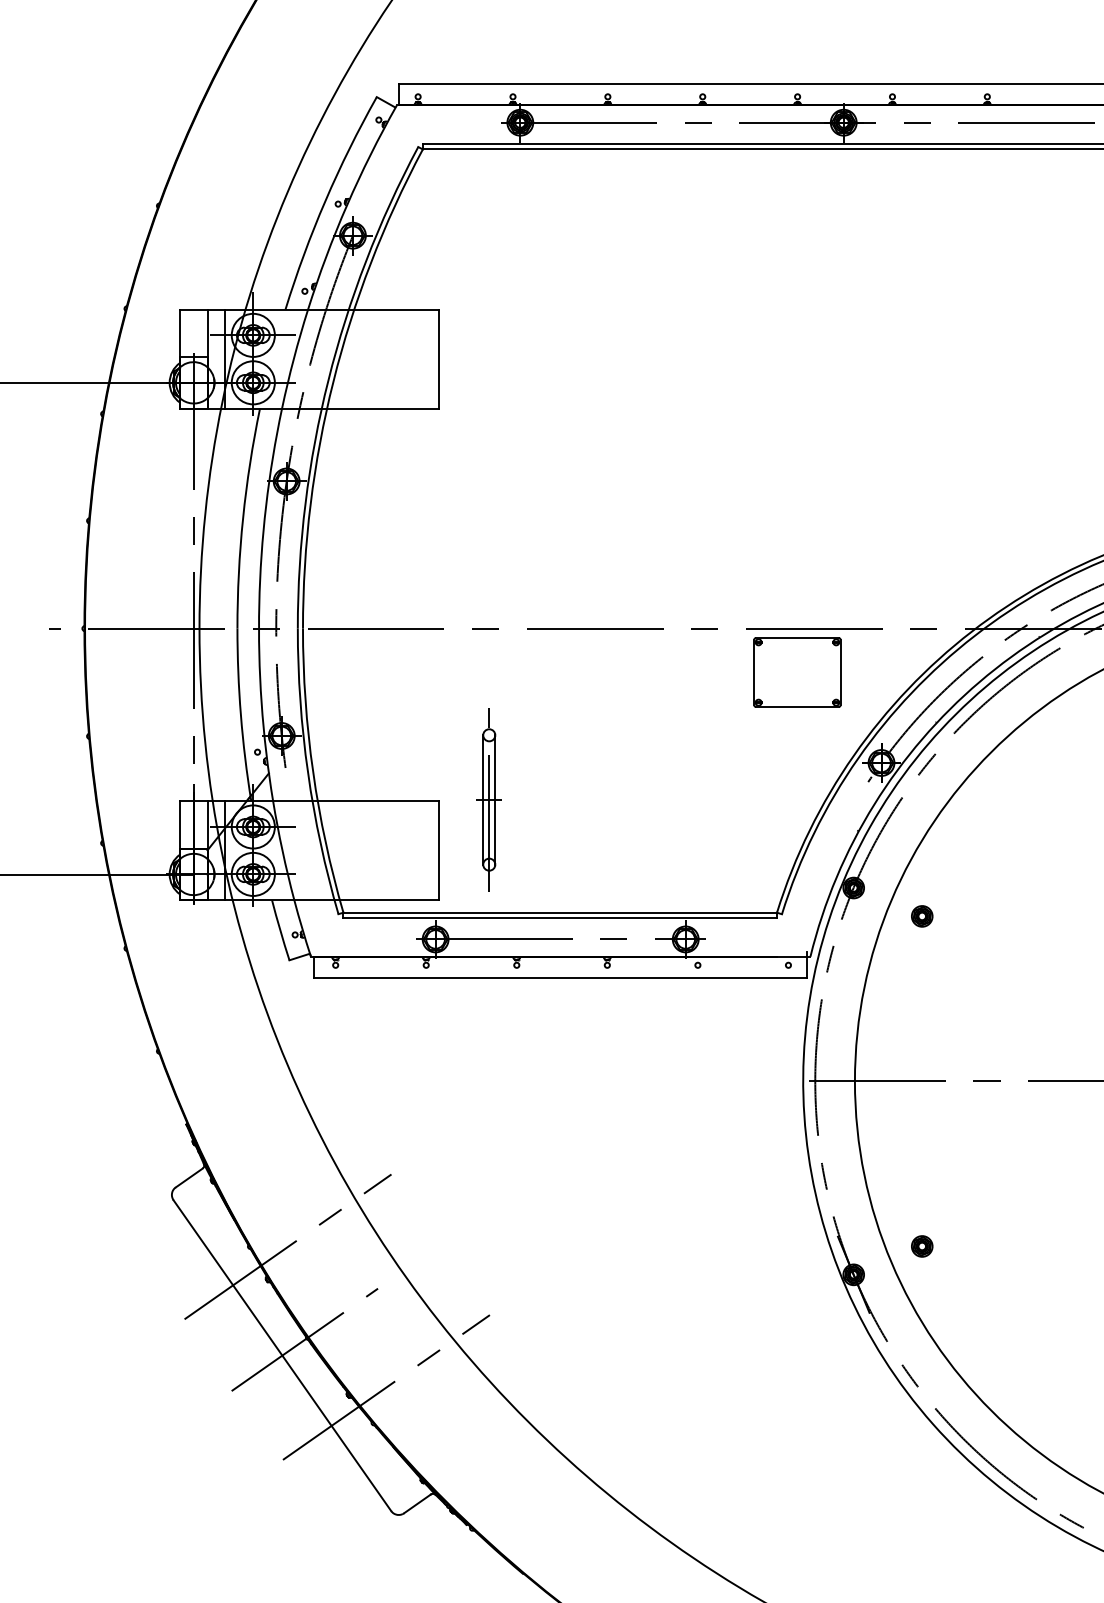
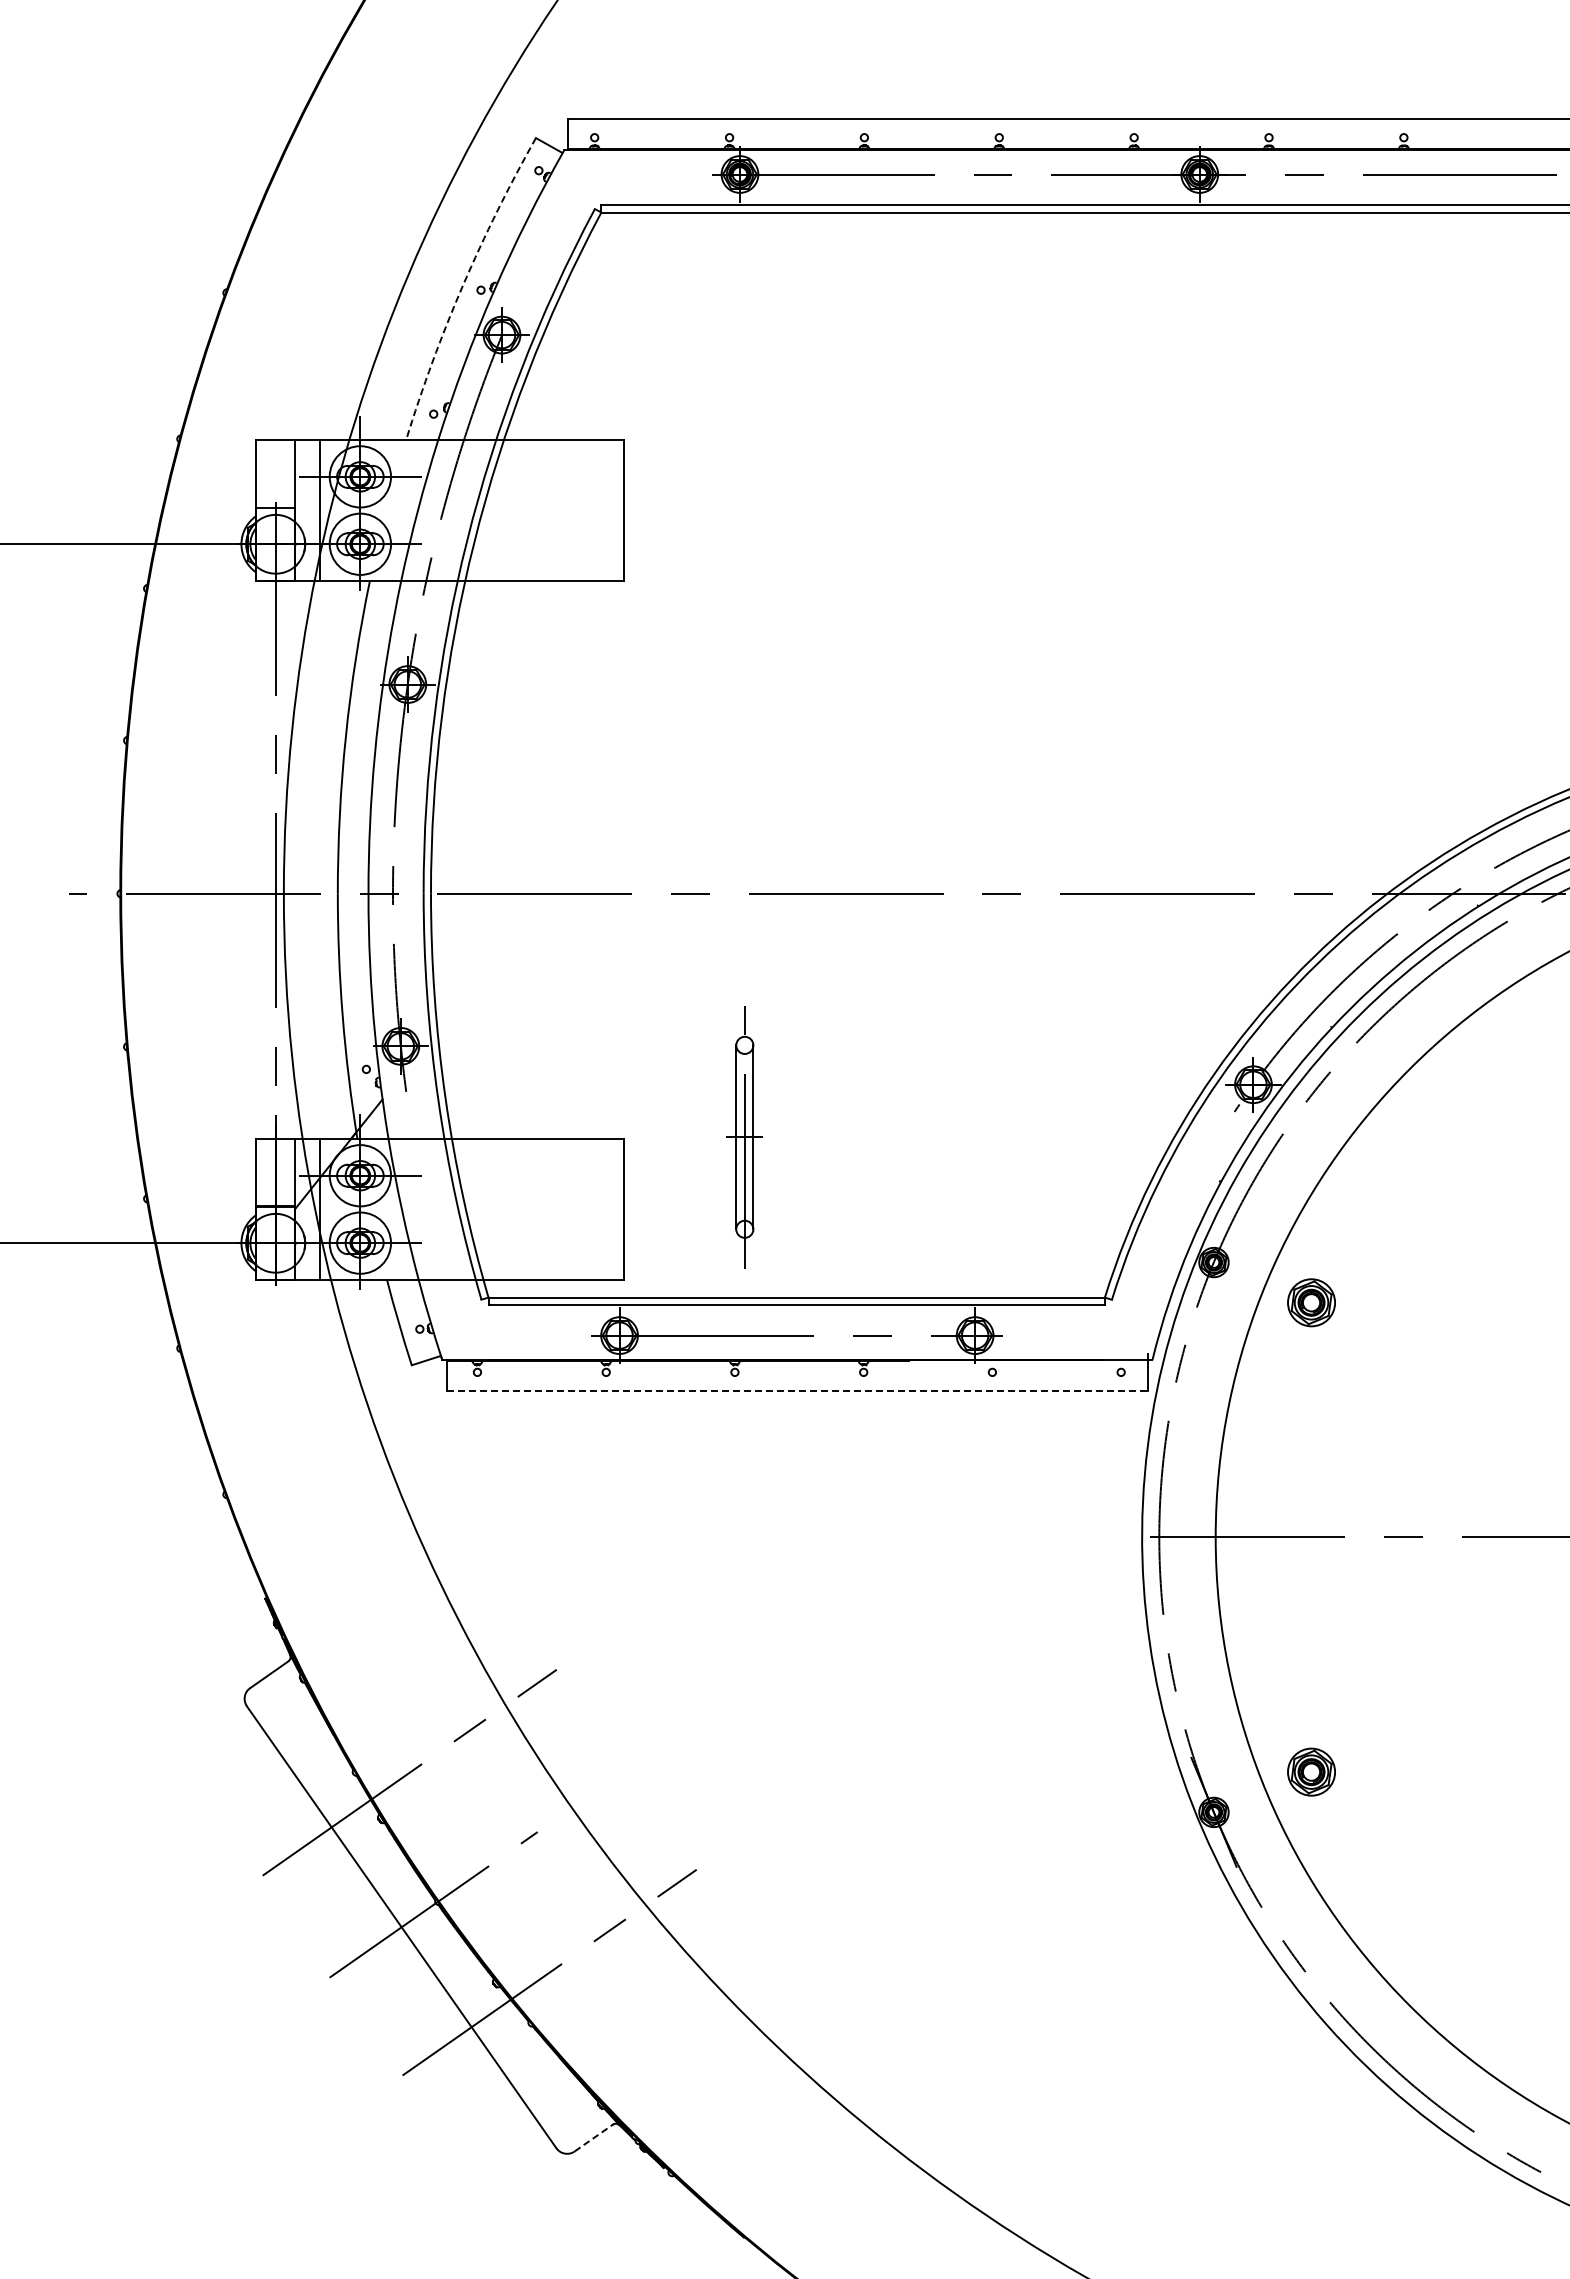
arc: (325, 200) -> (462, 285), solid -> dashed
part: (797, 672) -> (1133, 955), removed
part: (489, 800) -> (744, 1137), moved
part: (921, 916) -> (1310, 1302), size x1.6
line: (560, 978) -> (797, 1390), solid -> dashed
part: (921, 1246) -> (1310, 1771), size x1.6
line: (418, 1503) -> (594, 2137), solid -> dashed

